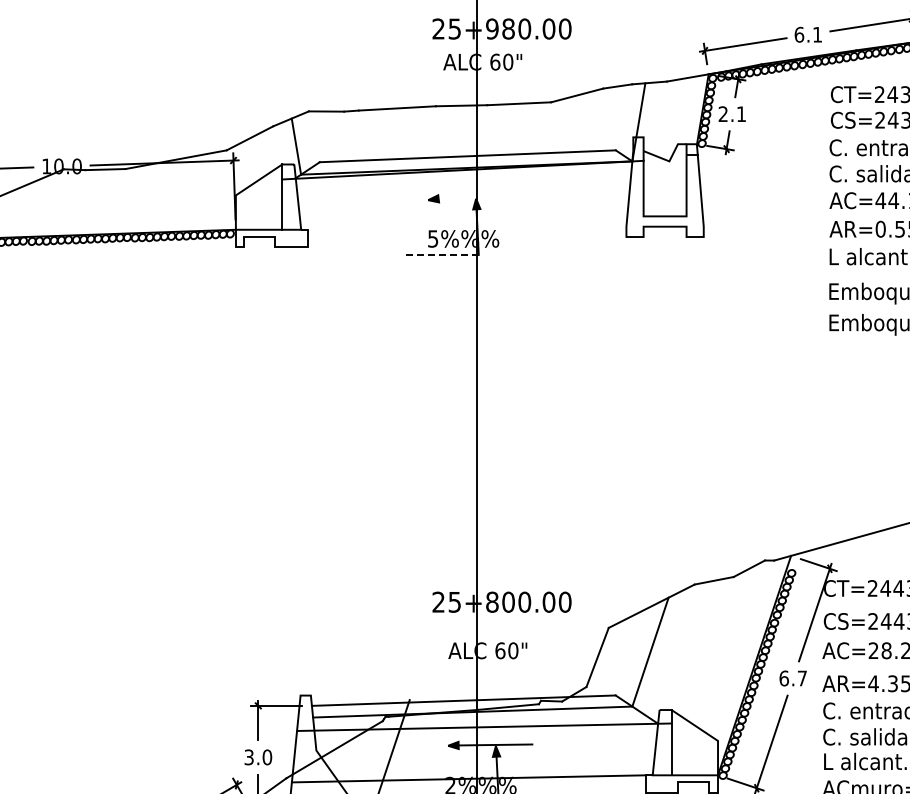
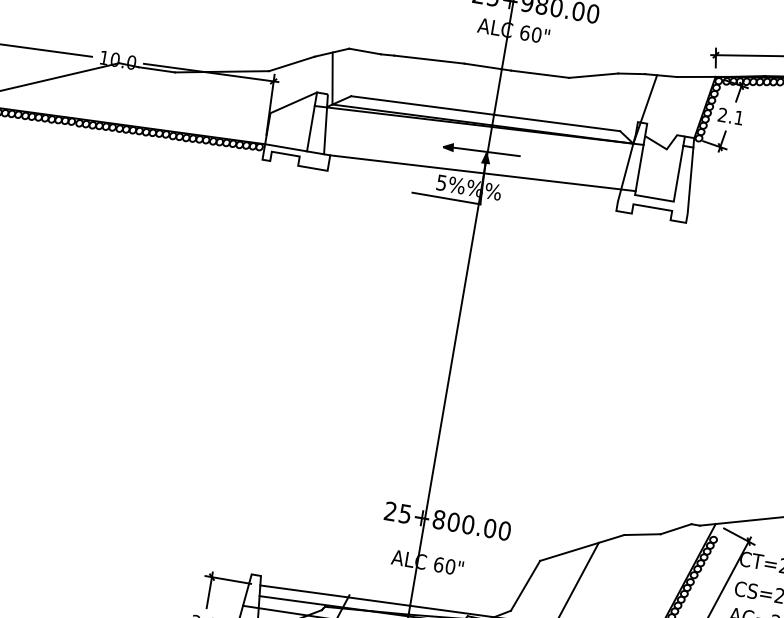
line: (475, 196) -> (486, 151), added
line: (475, 220) -> (482, 172), added
line: (441, 254) -> (446, 198), dashed -> solid

